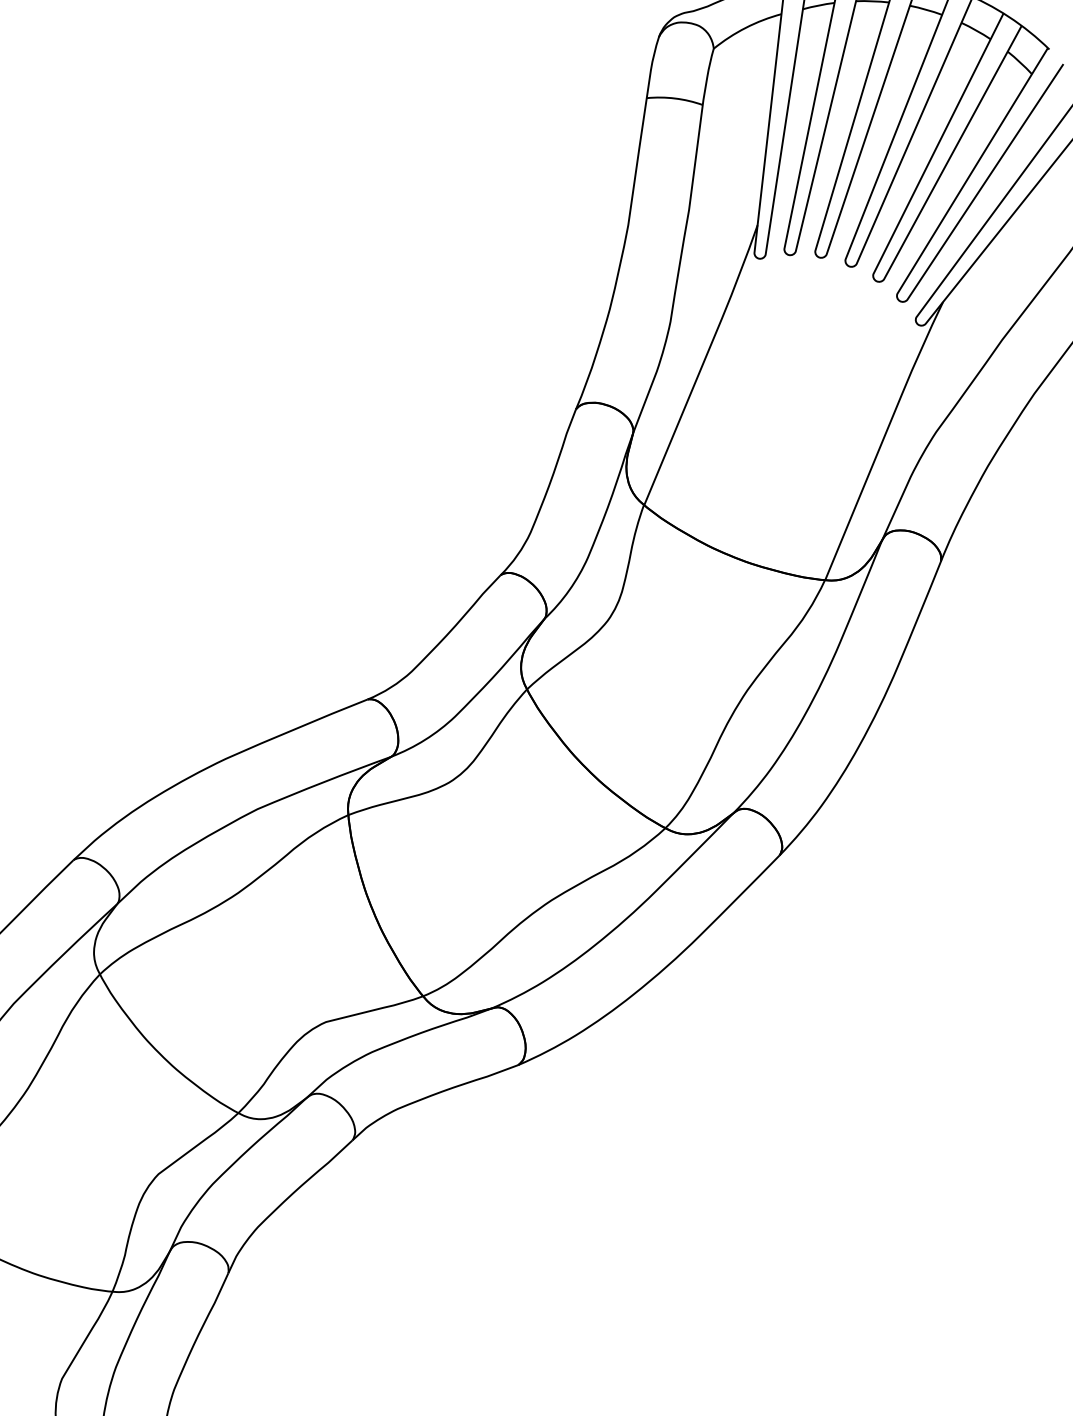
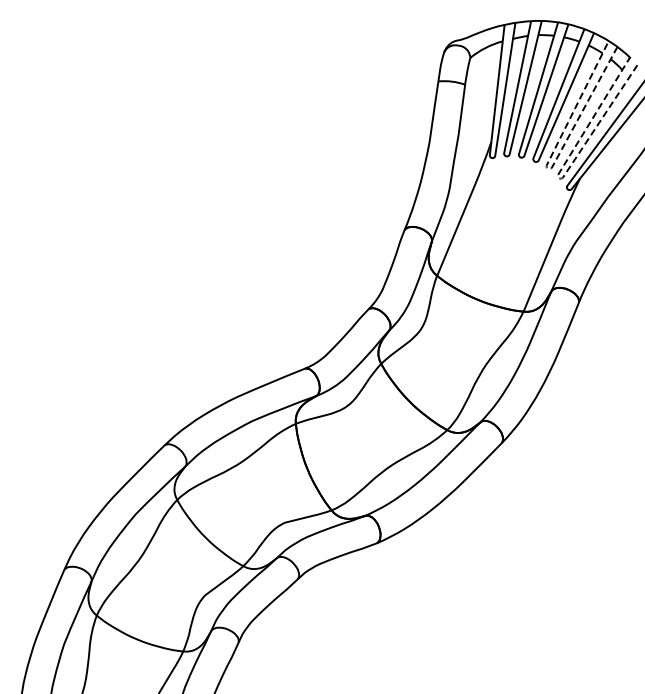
line: (875, 280) -> (547, 168), solid -> dashed
line: (898, 299) -> (558, 177), solid -> dashed

